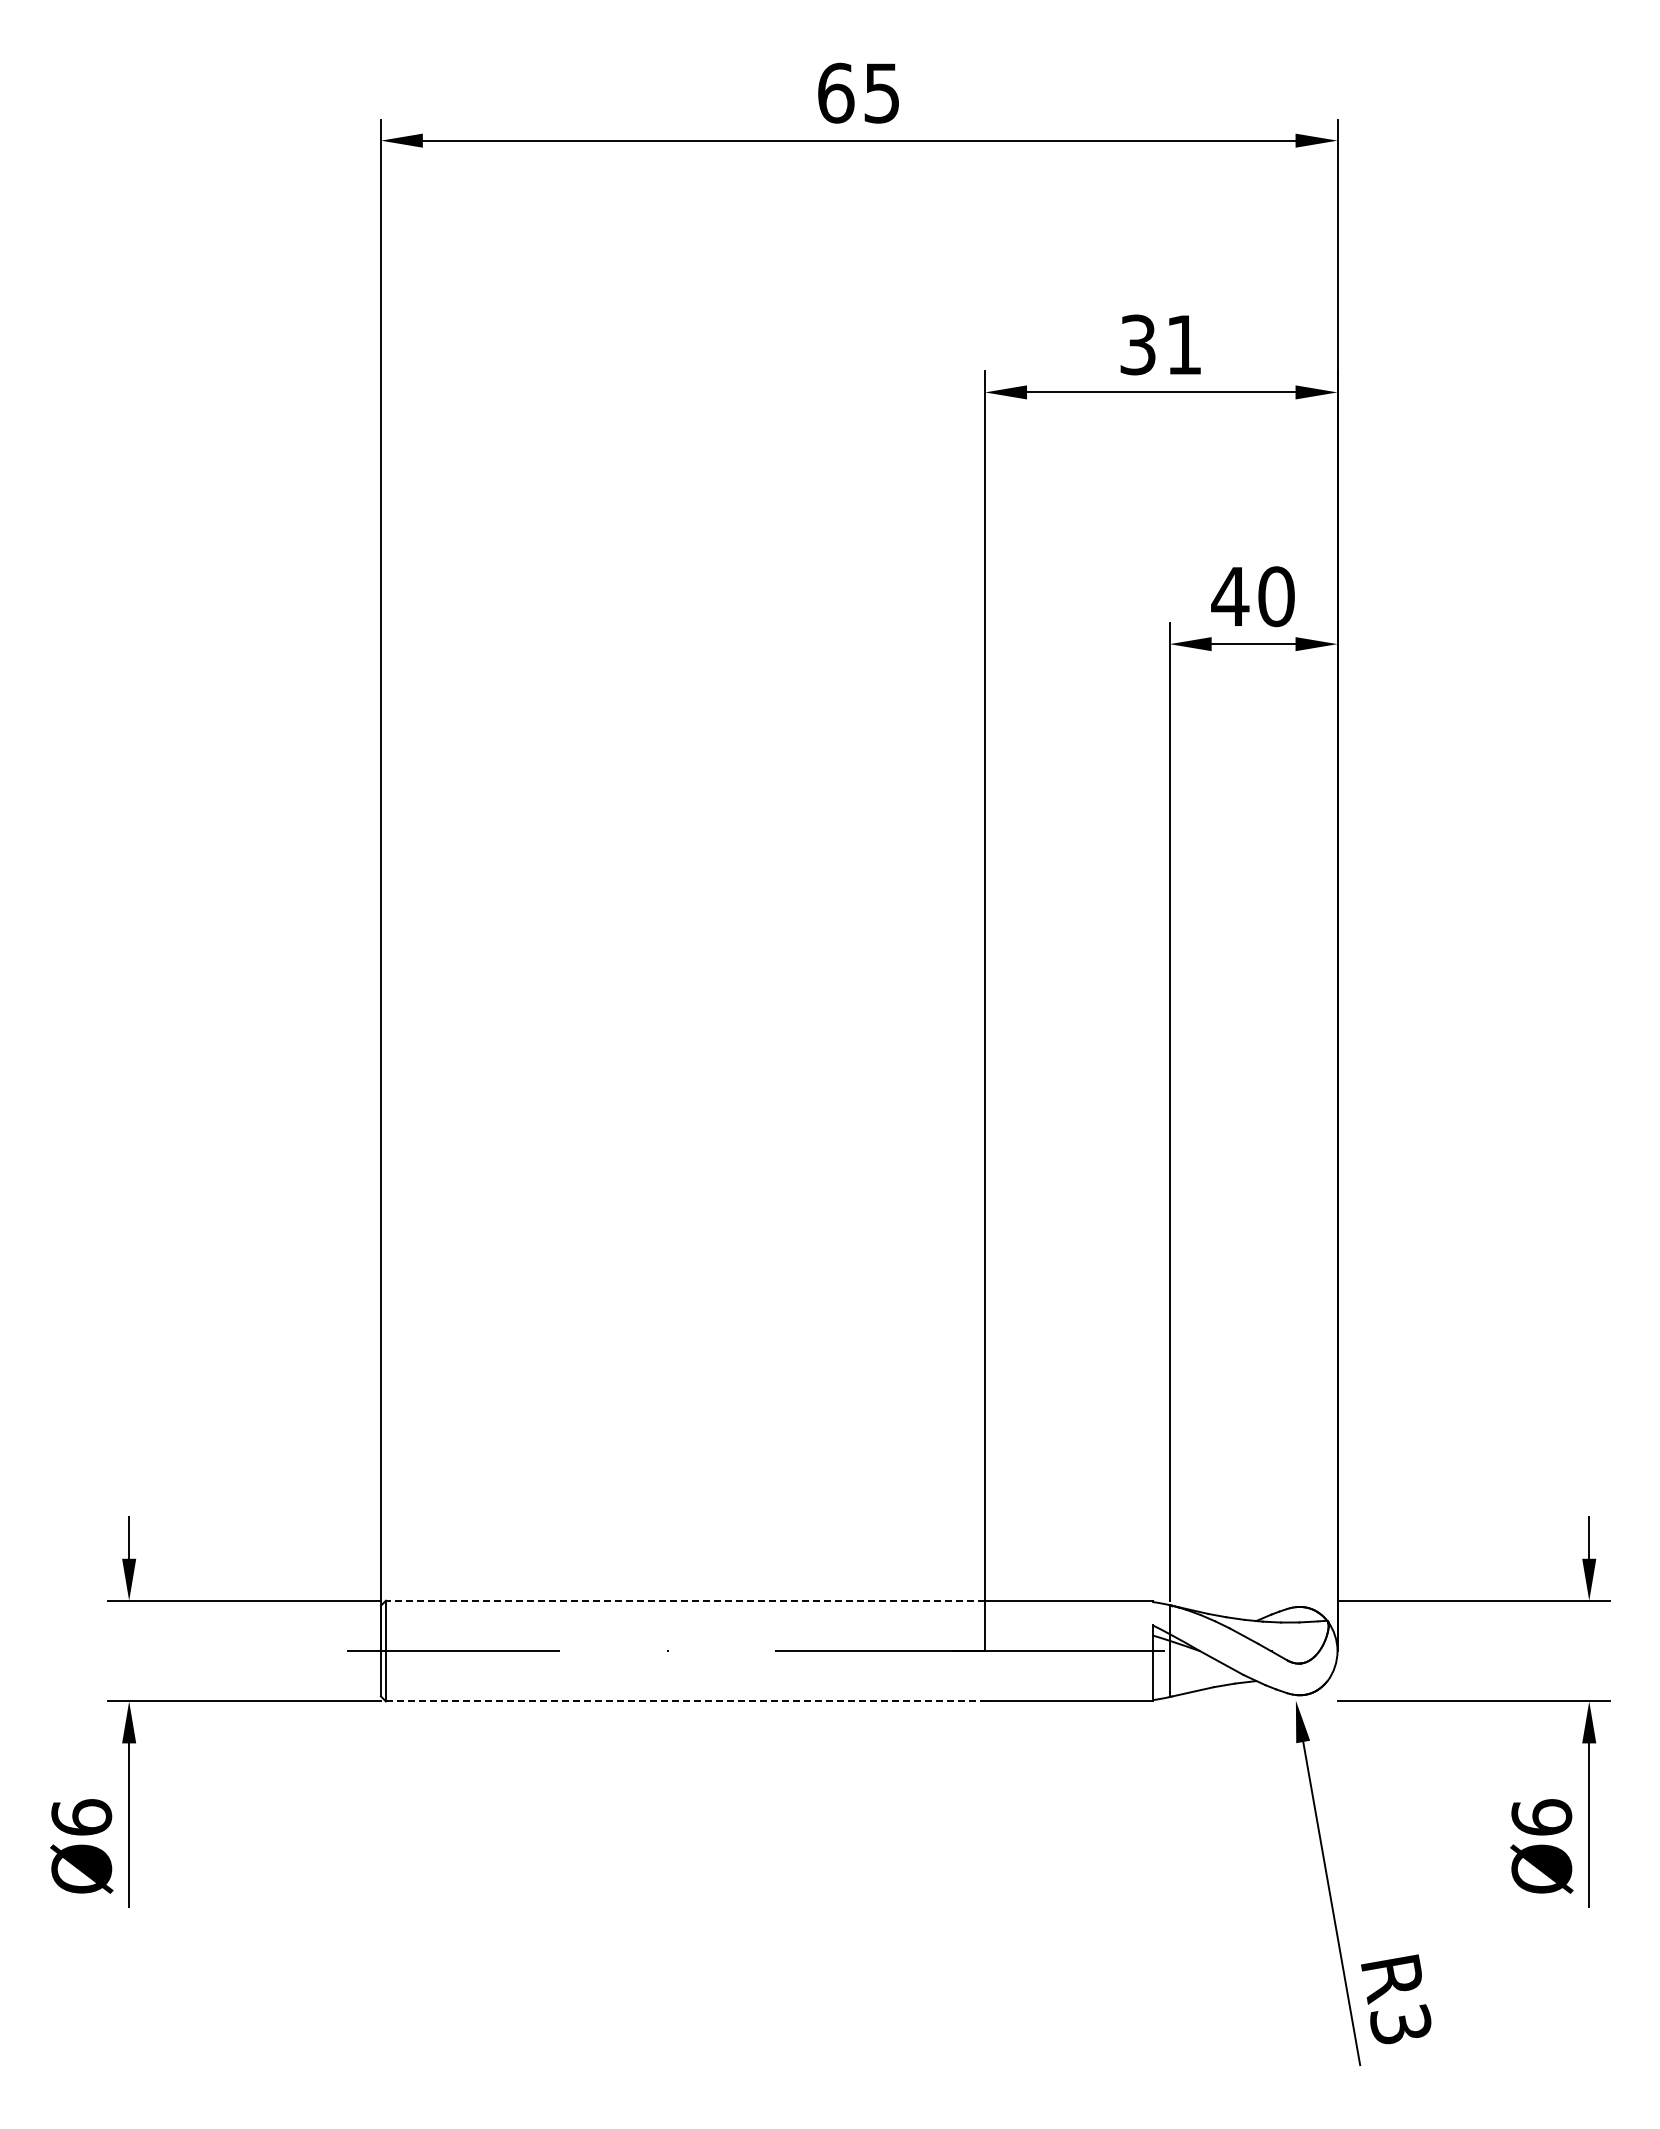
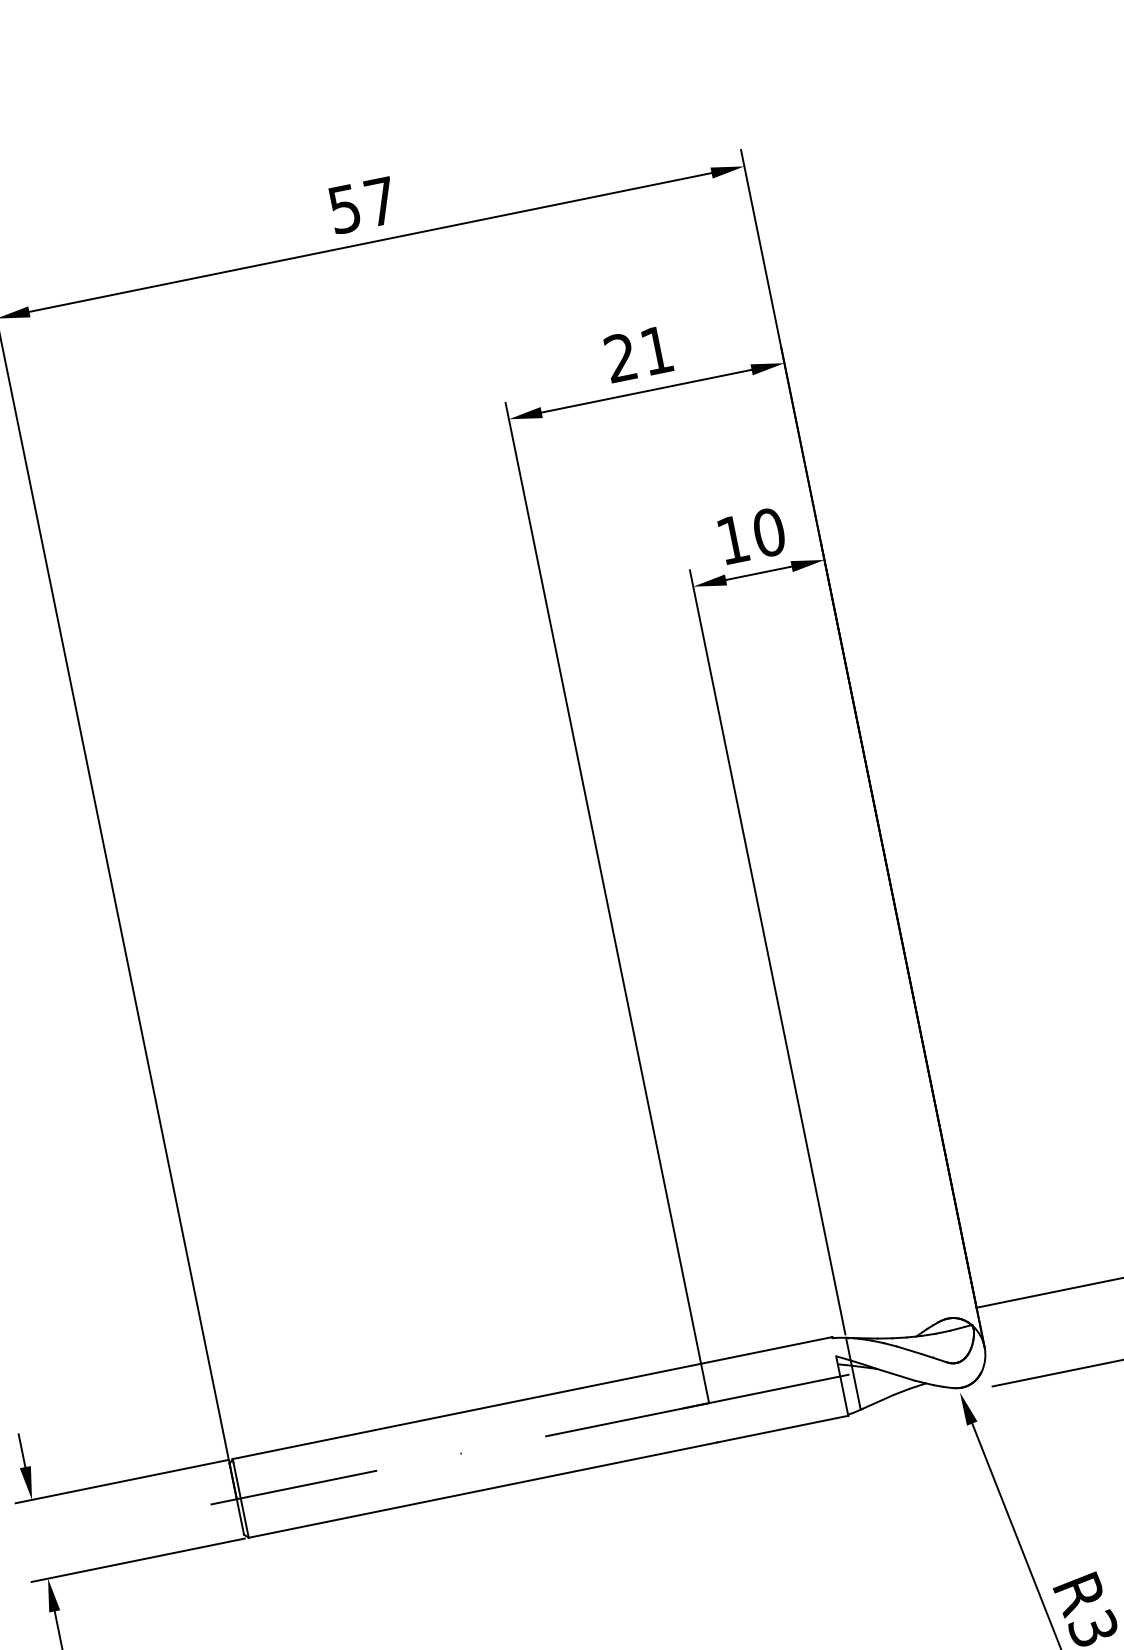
text: (858, 92) -> (362, 204), 65 -> 57
text: (1137, 344) -> (620, 357), 31 -> 21
text: (1230, 596) -> (733, 539), 40 -> 10
line: (685, 1600) -> (466, 1411), dashed -> solid
line: (685, 1701) -> (482, 1490), dashed -> solid

